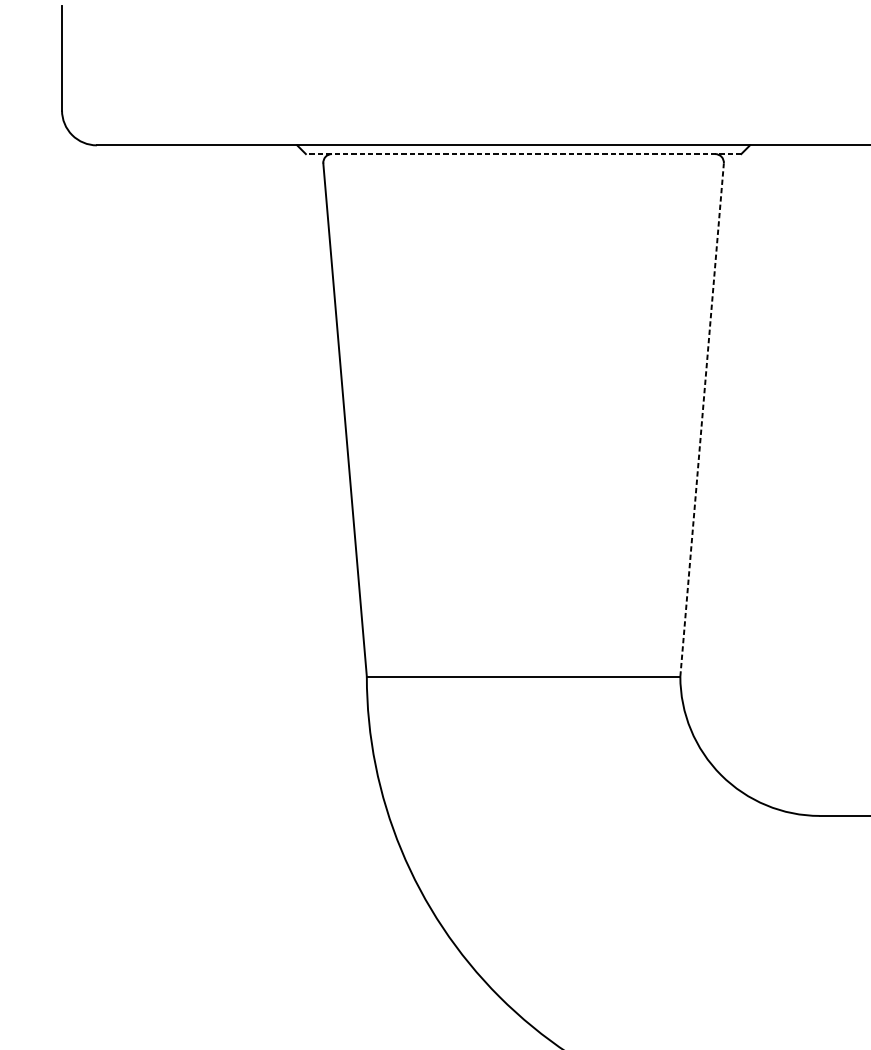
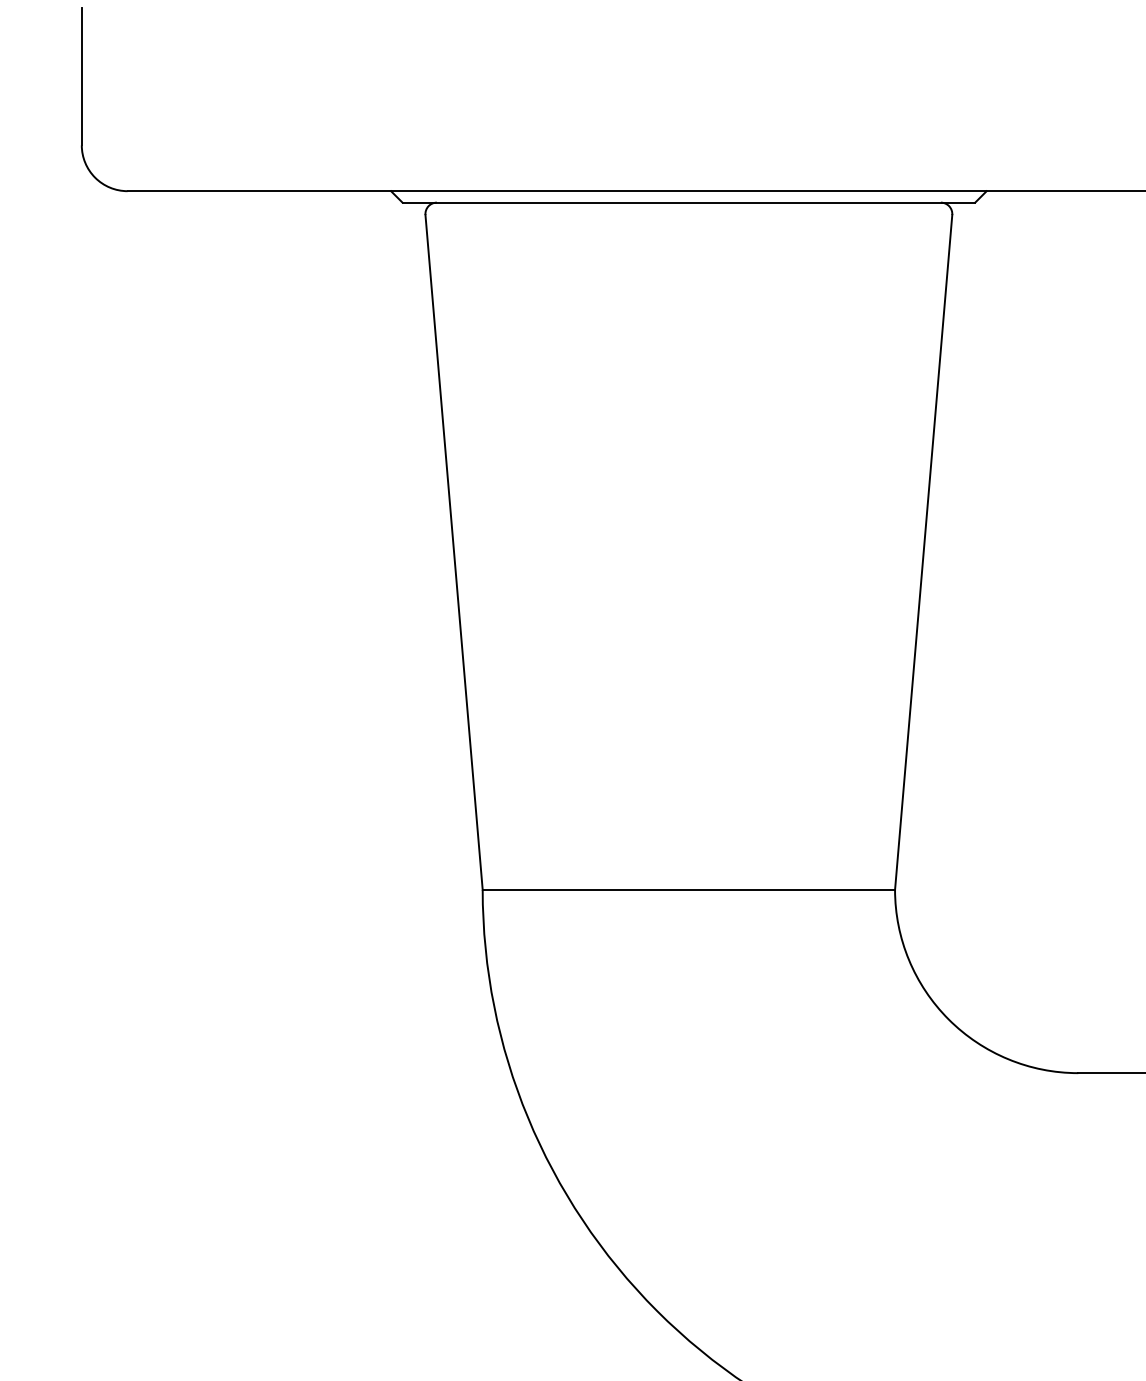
line: (523, 153) -> (688, 202), dashed -> solid
line: (701, 420) -> (923, 552), dashed -> solid

